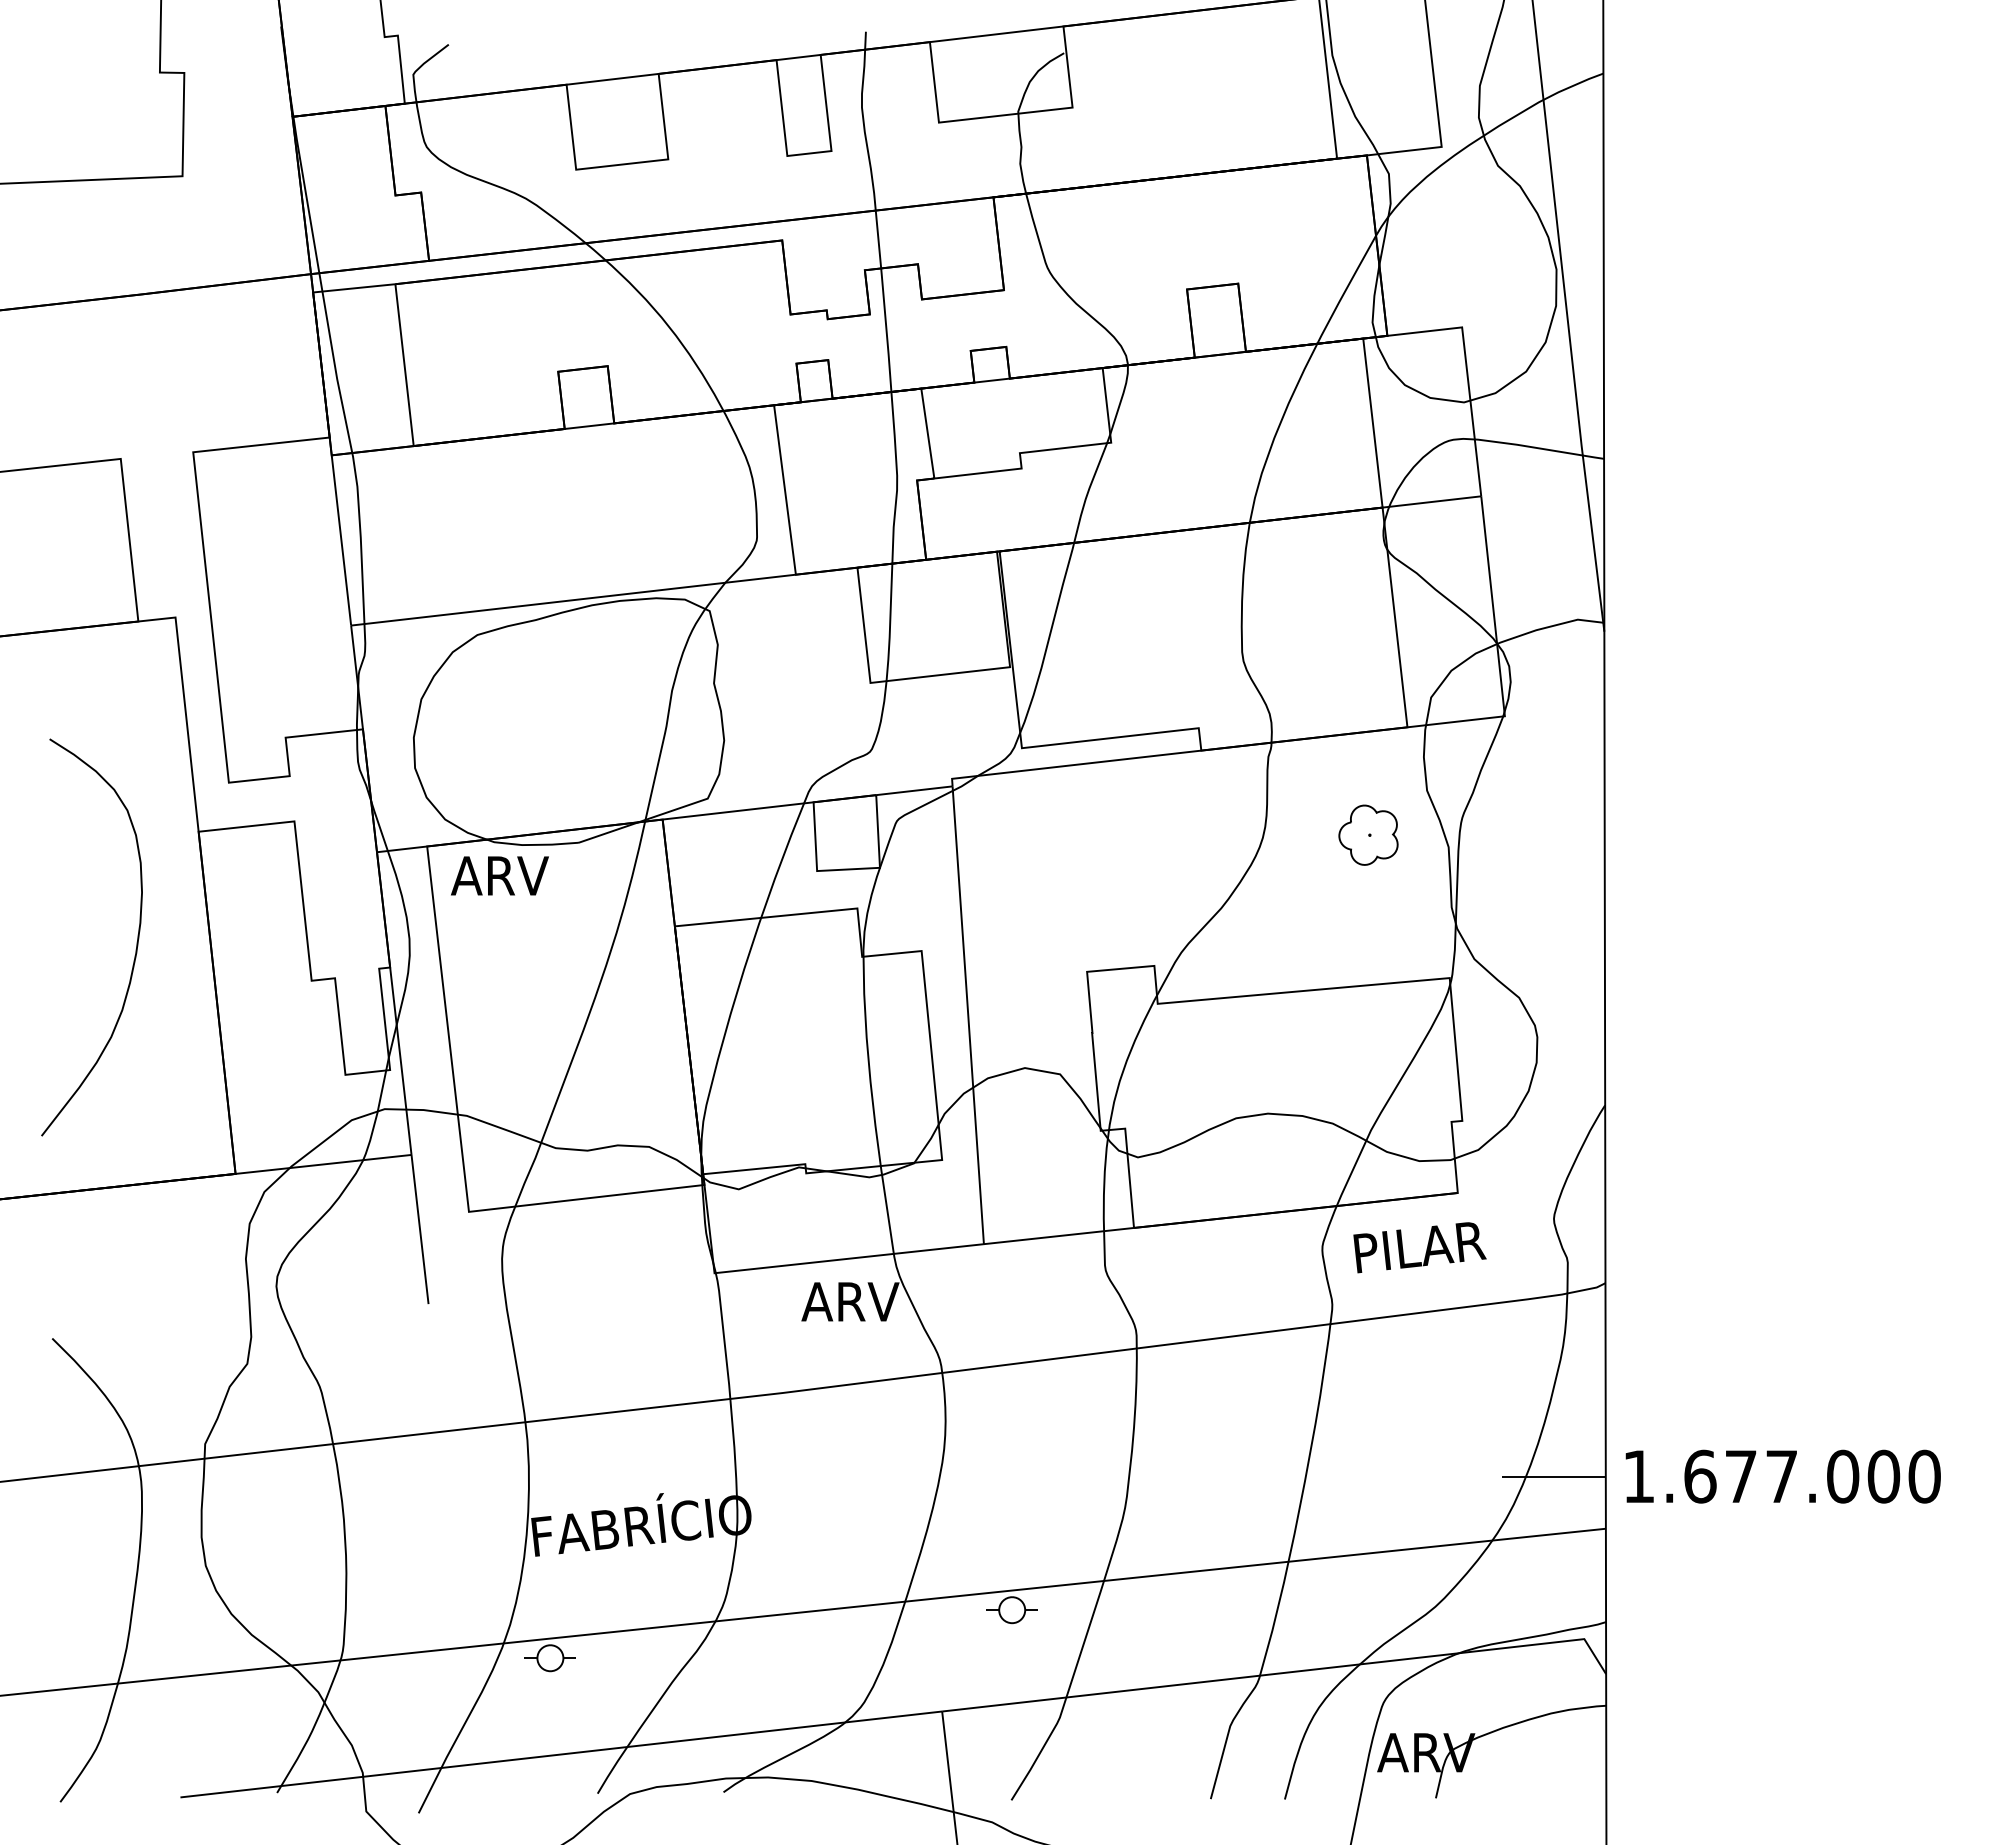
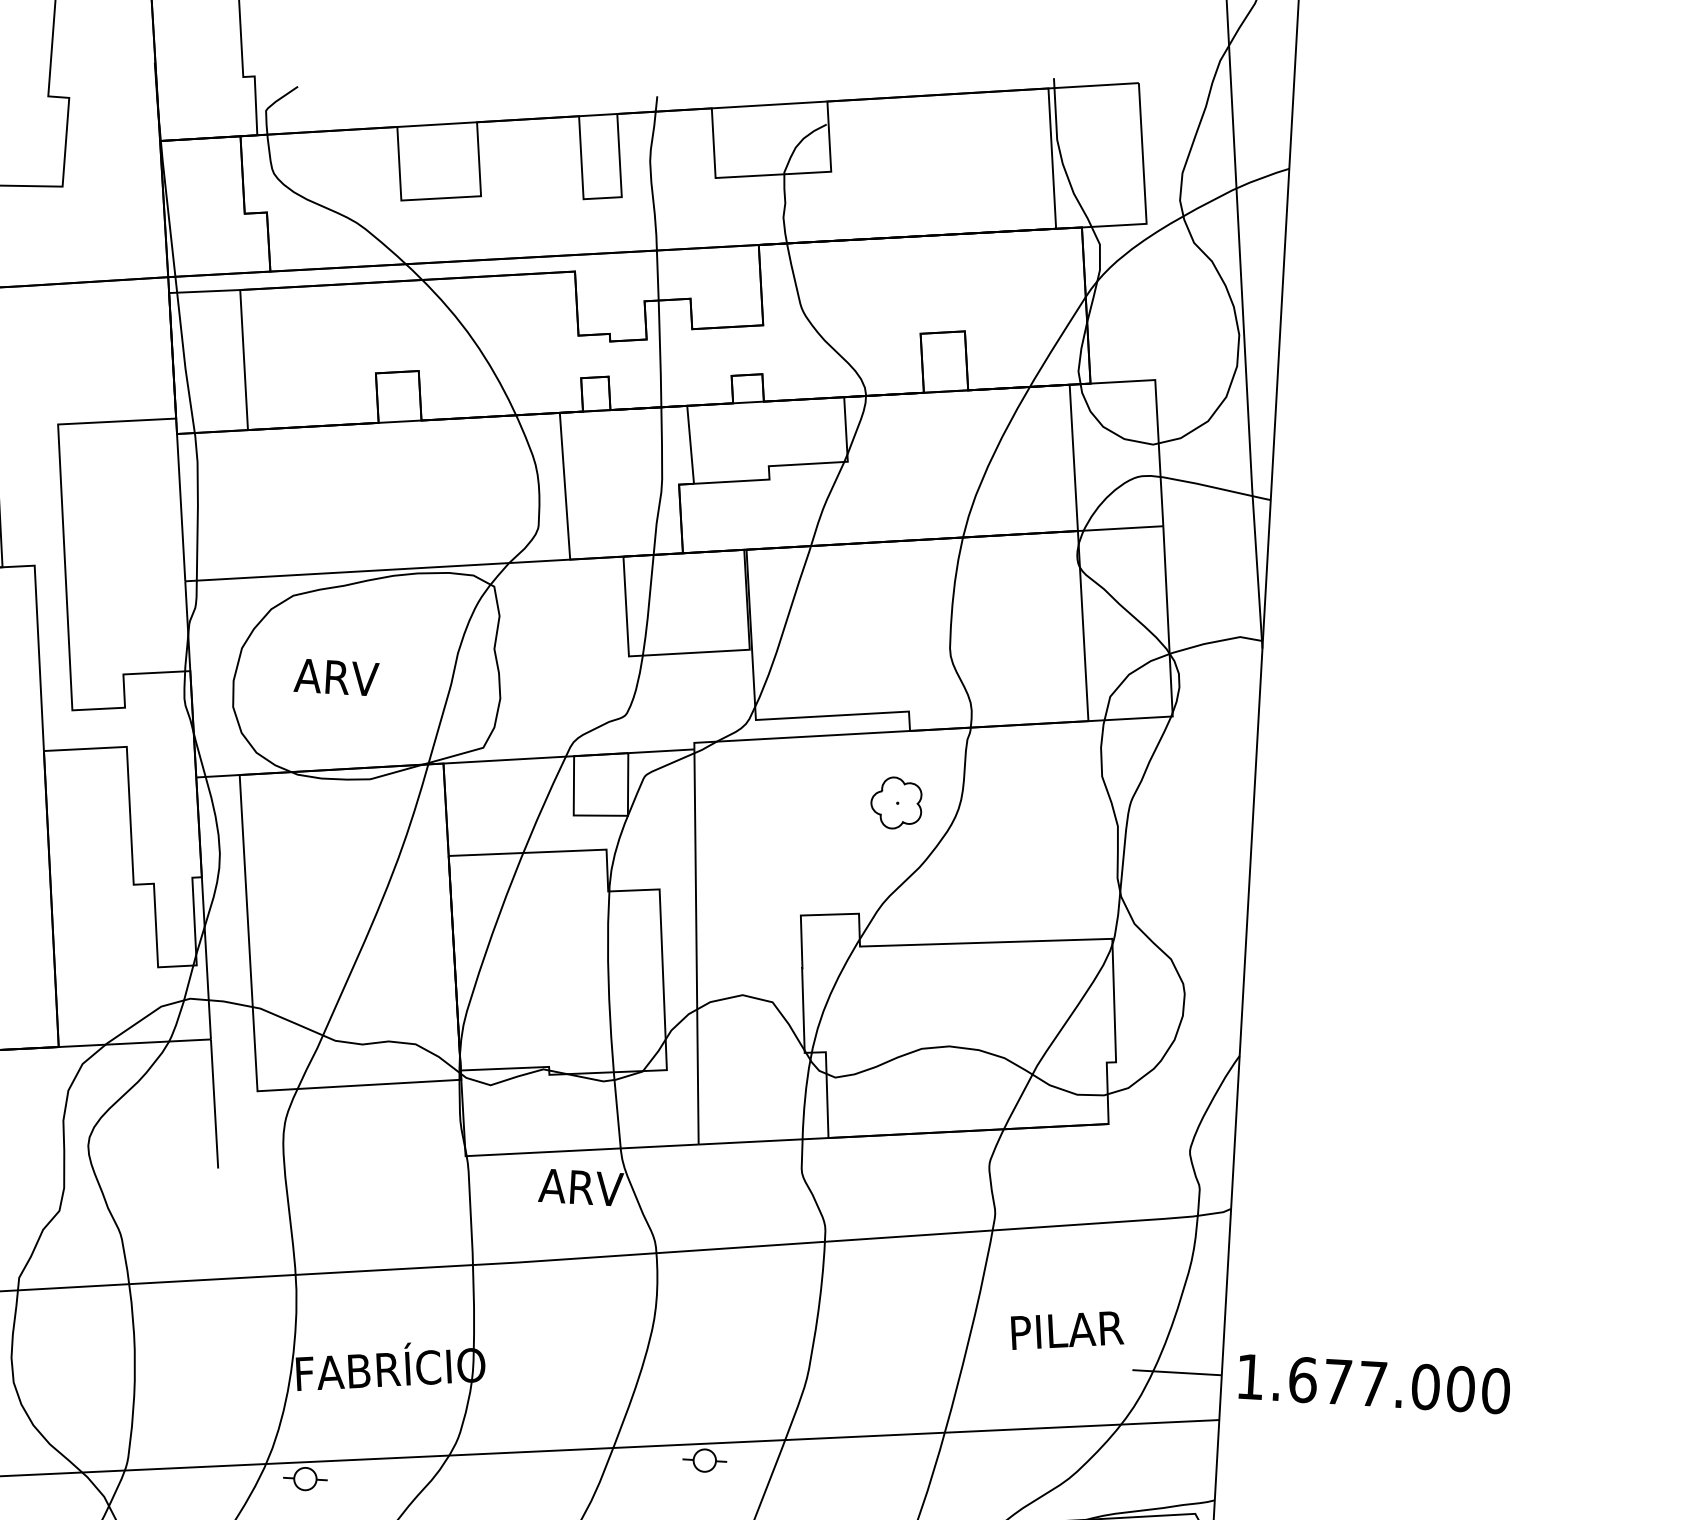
part: (1368, 834) -> (896, 802), moved
text: (499, 875) -> (336, 677), moved
text: (1419, 1247) -> (1067, 1330), moved

